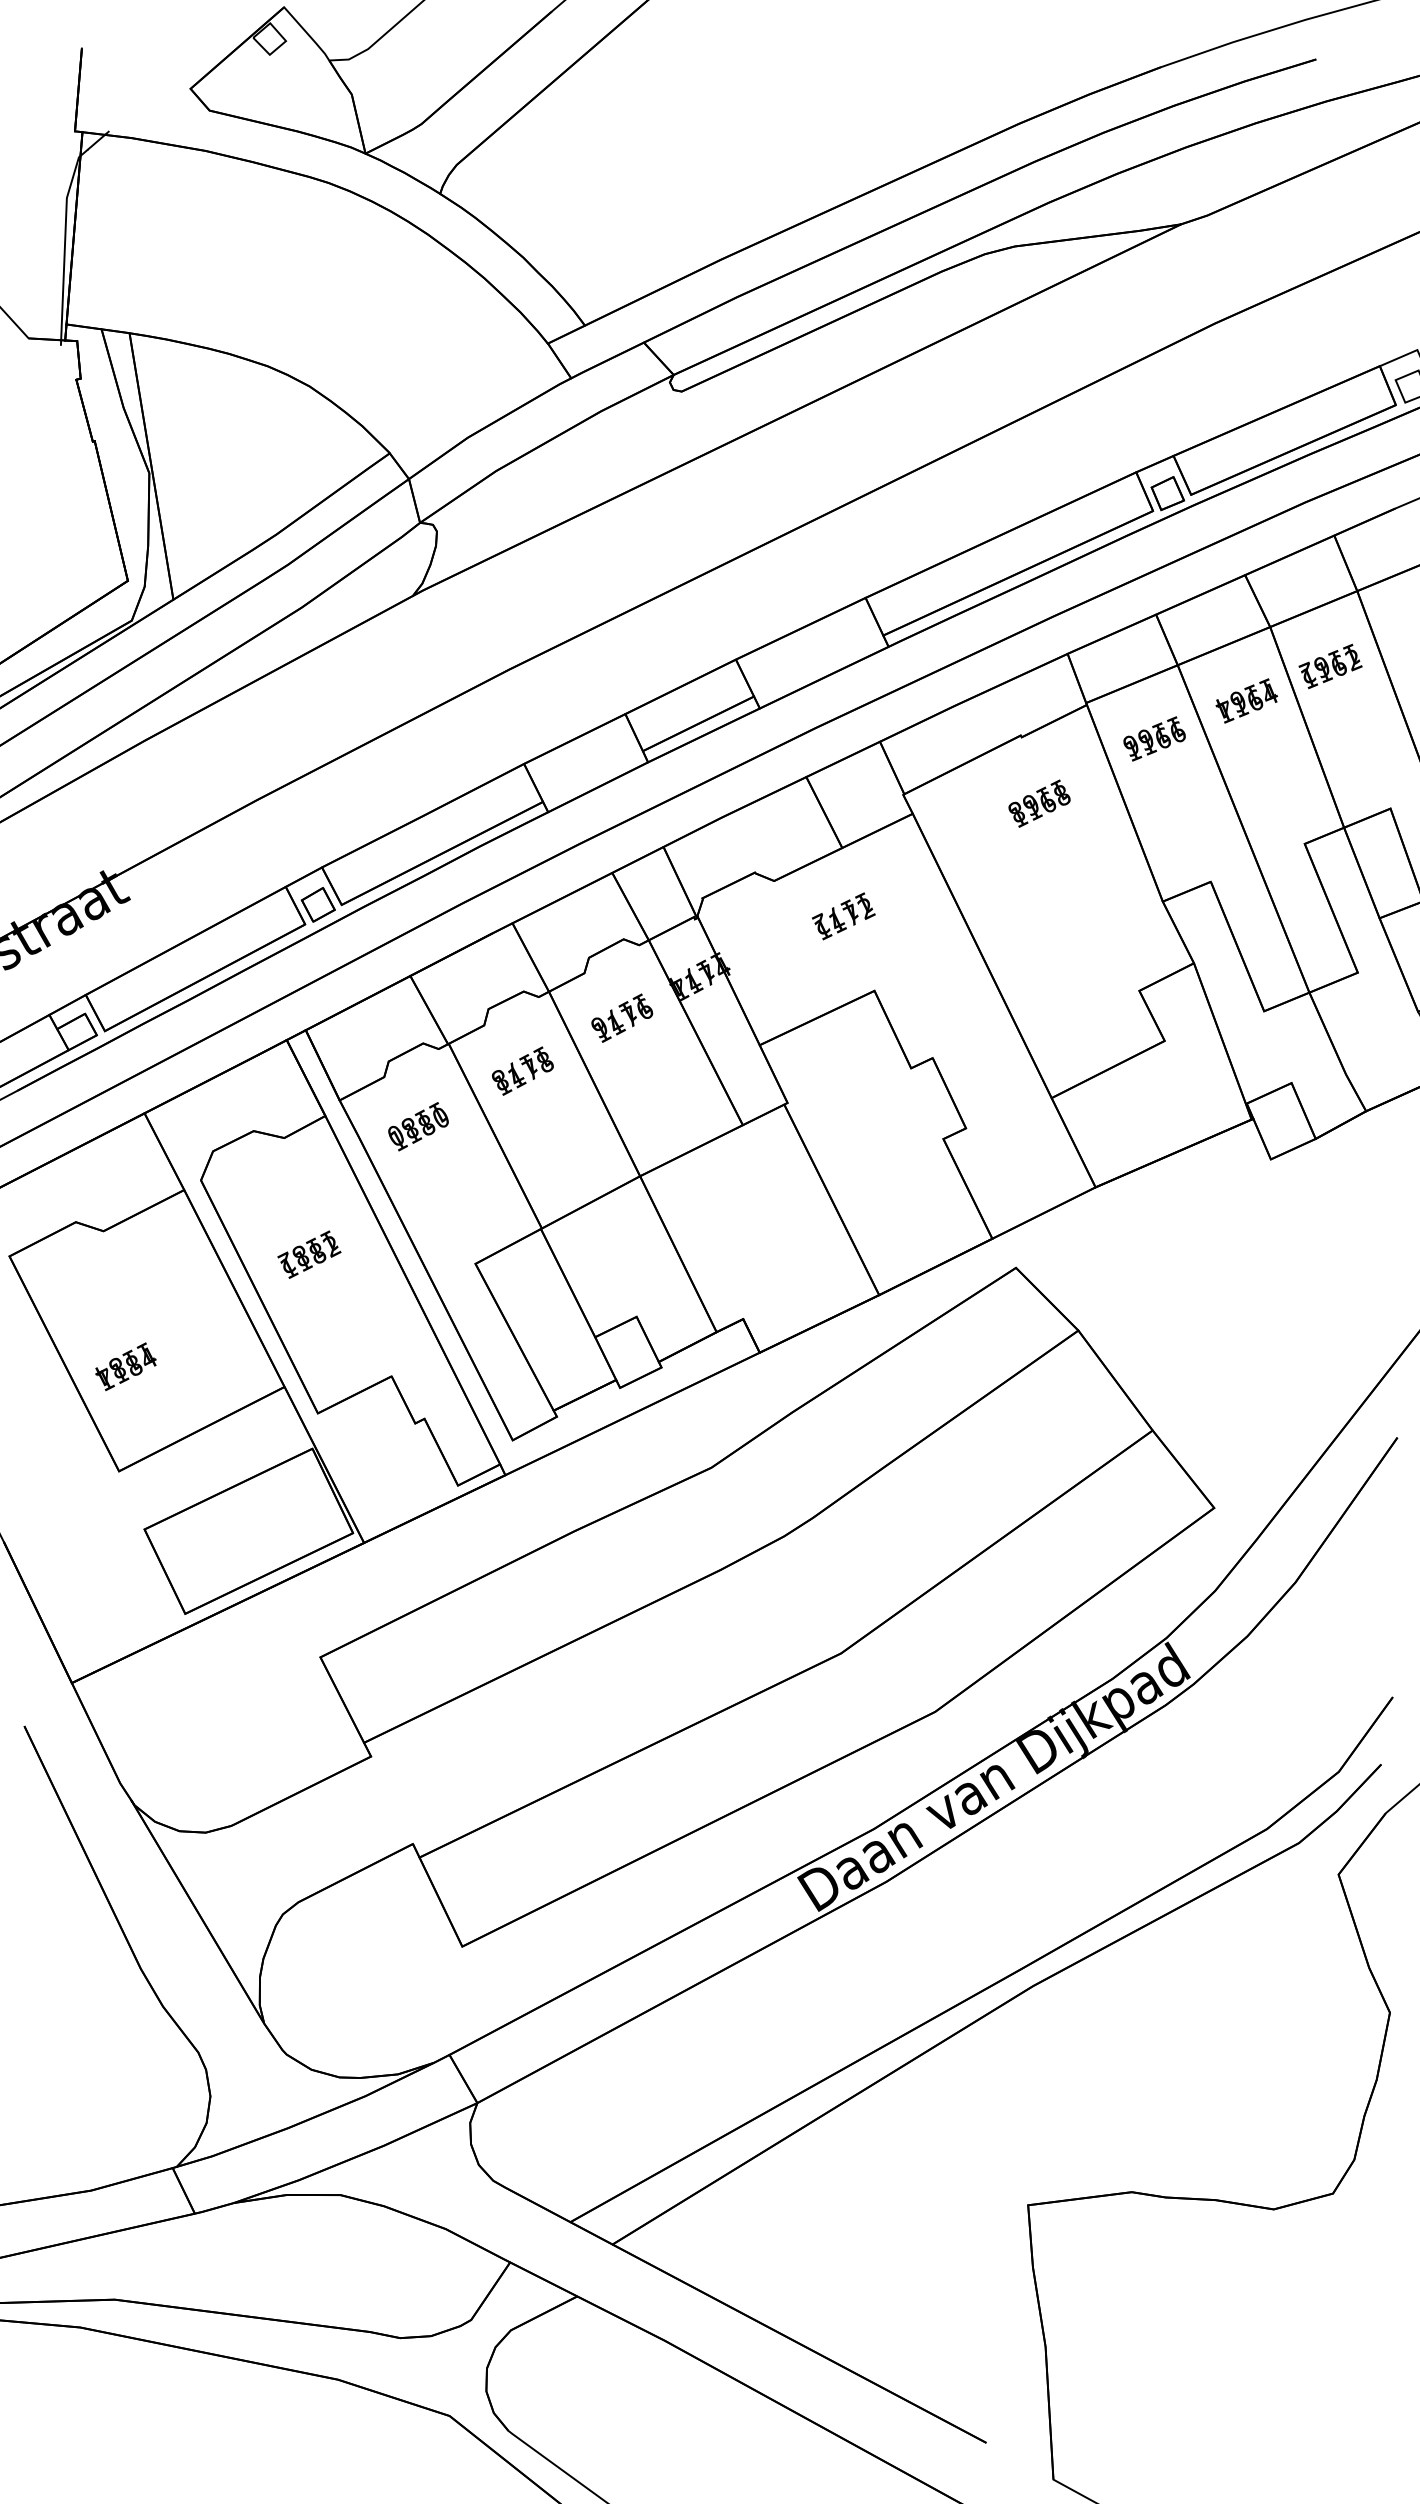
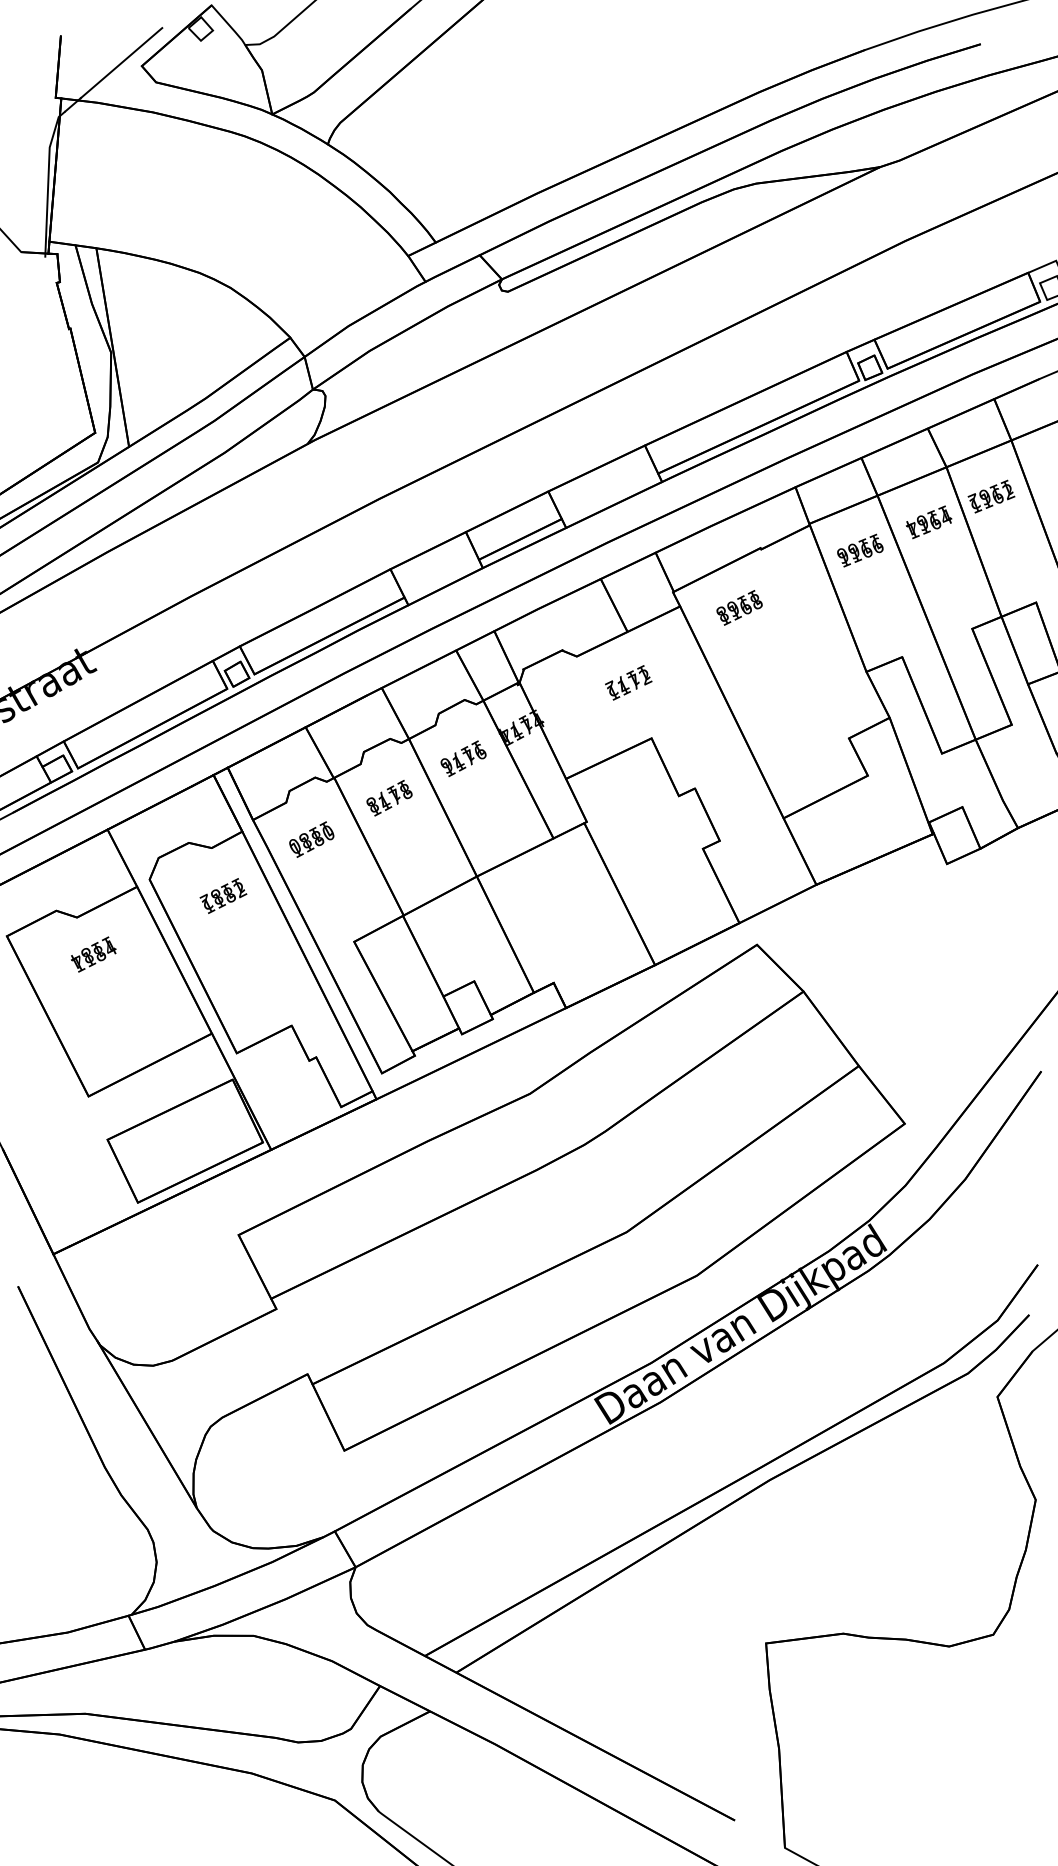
line: (163, 85) -> (121, 63), added
text: (1039, 803) -> (739, 607), moved
text: (309, 1254) -> (223, 895), moved
text: (125, 1366) -> (93, 954), moved

